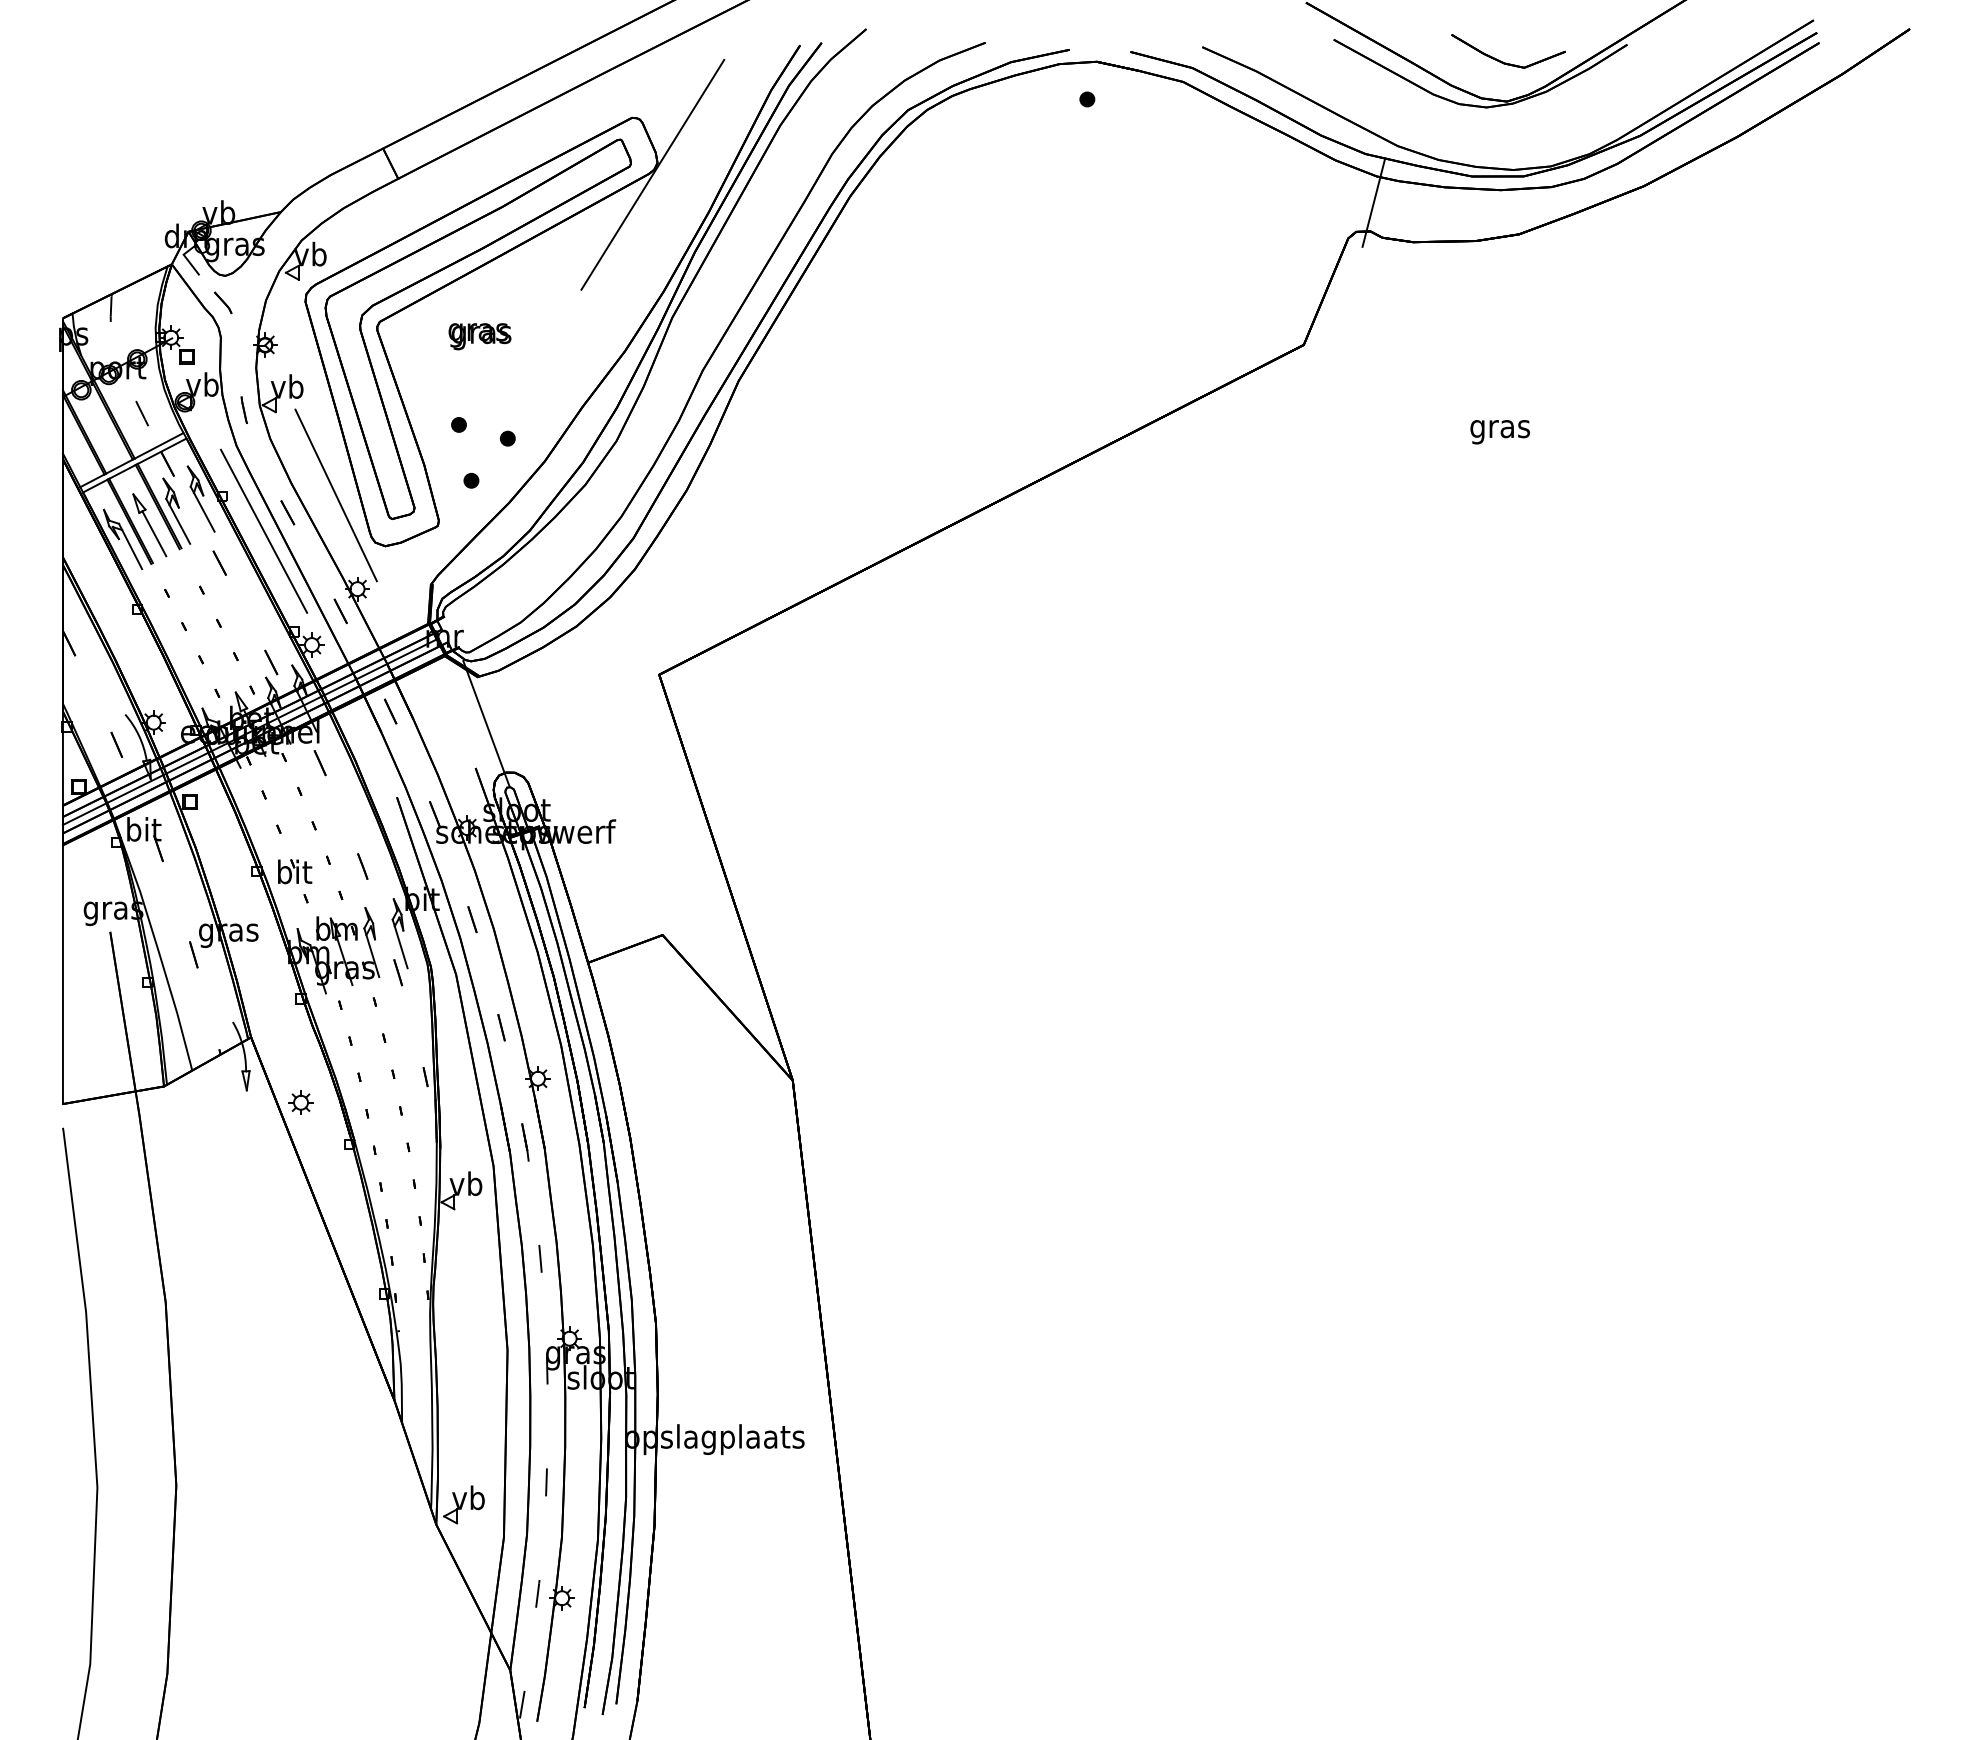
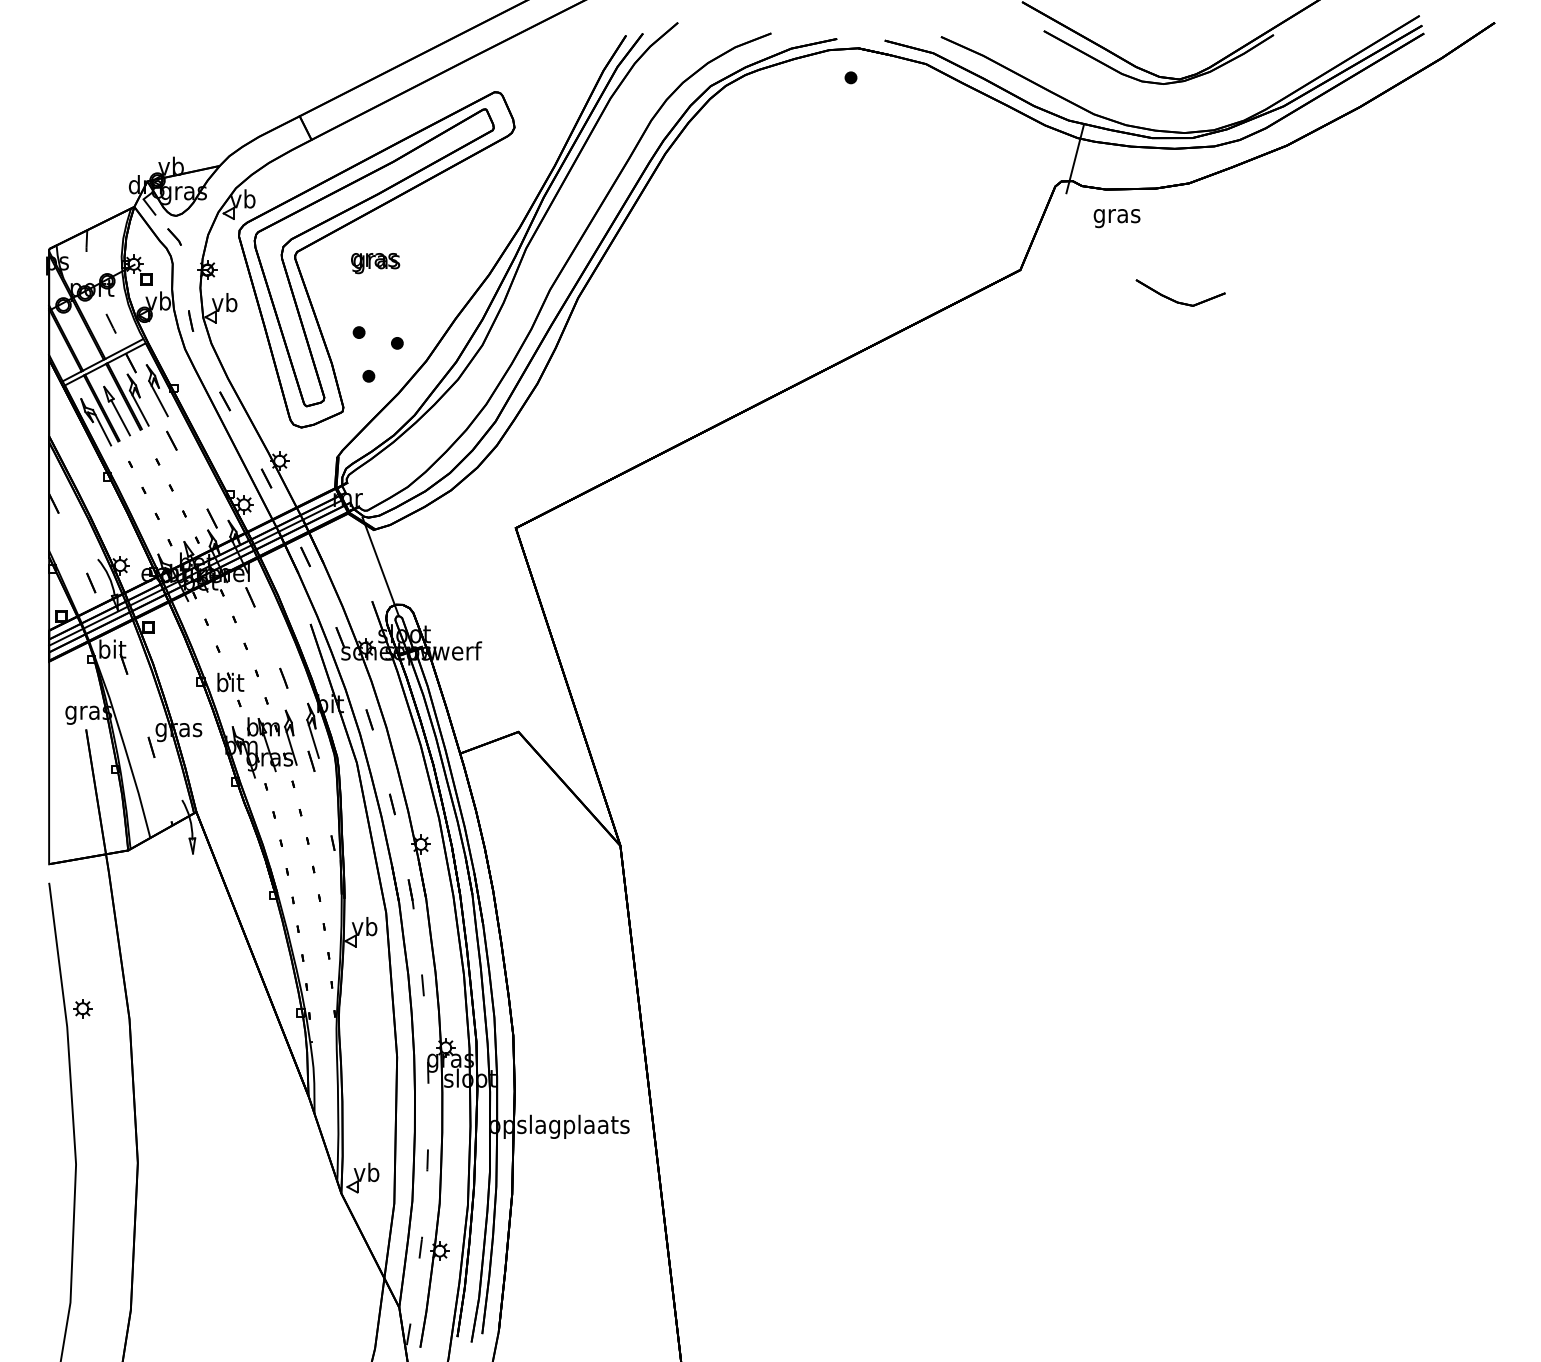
part: (1503, 61) -> (1176, 300), moved
line: (652, 174) -> (510, 136), removed
text: (1499, 432) -> (1116, 218), moved
line: (335, 495) -> (262, 387), removed
line: (263, 530) -> (206, 415), removed
part: (300, 1102) -> (82, 1008), moved

